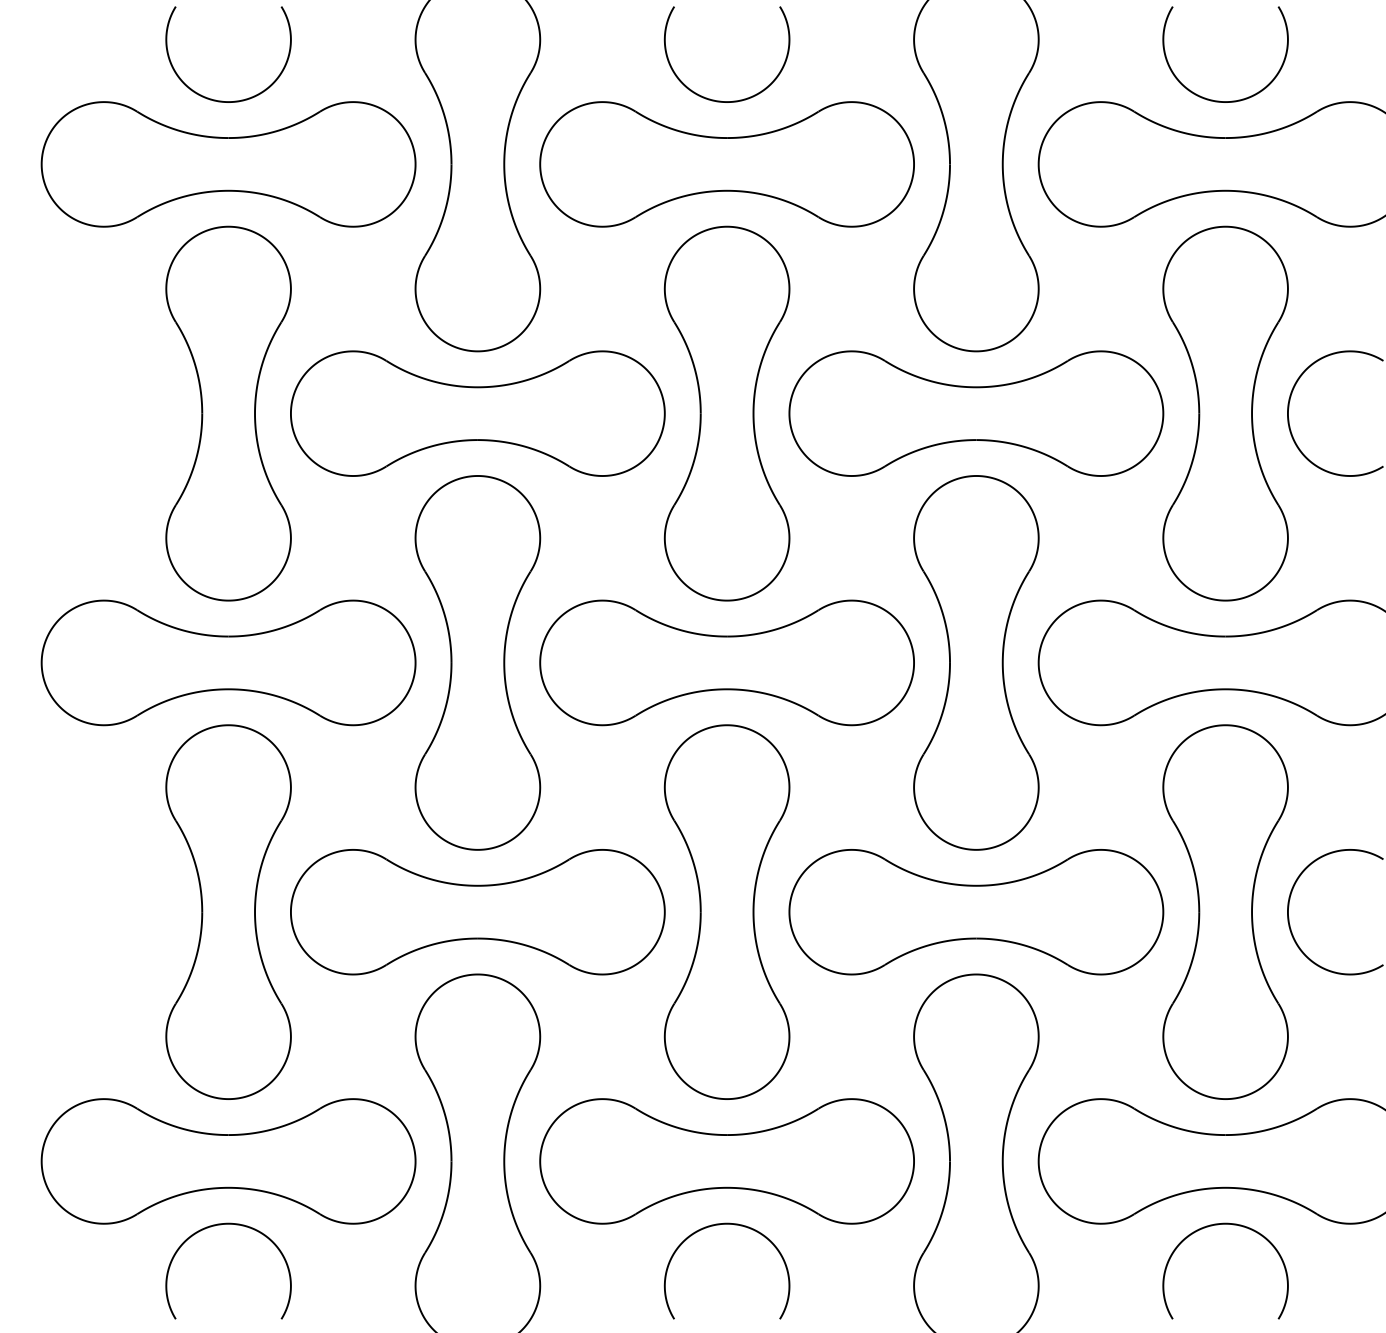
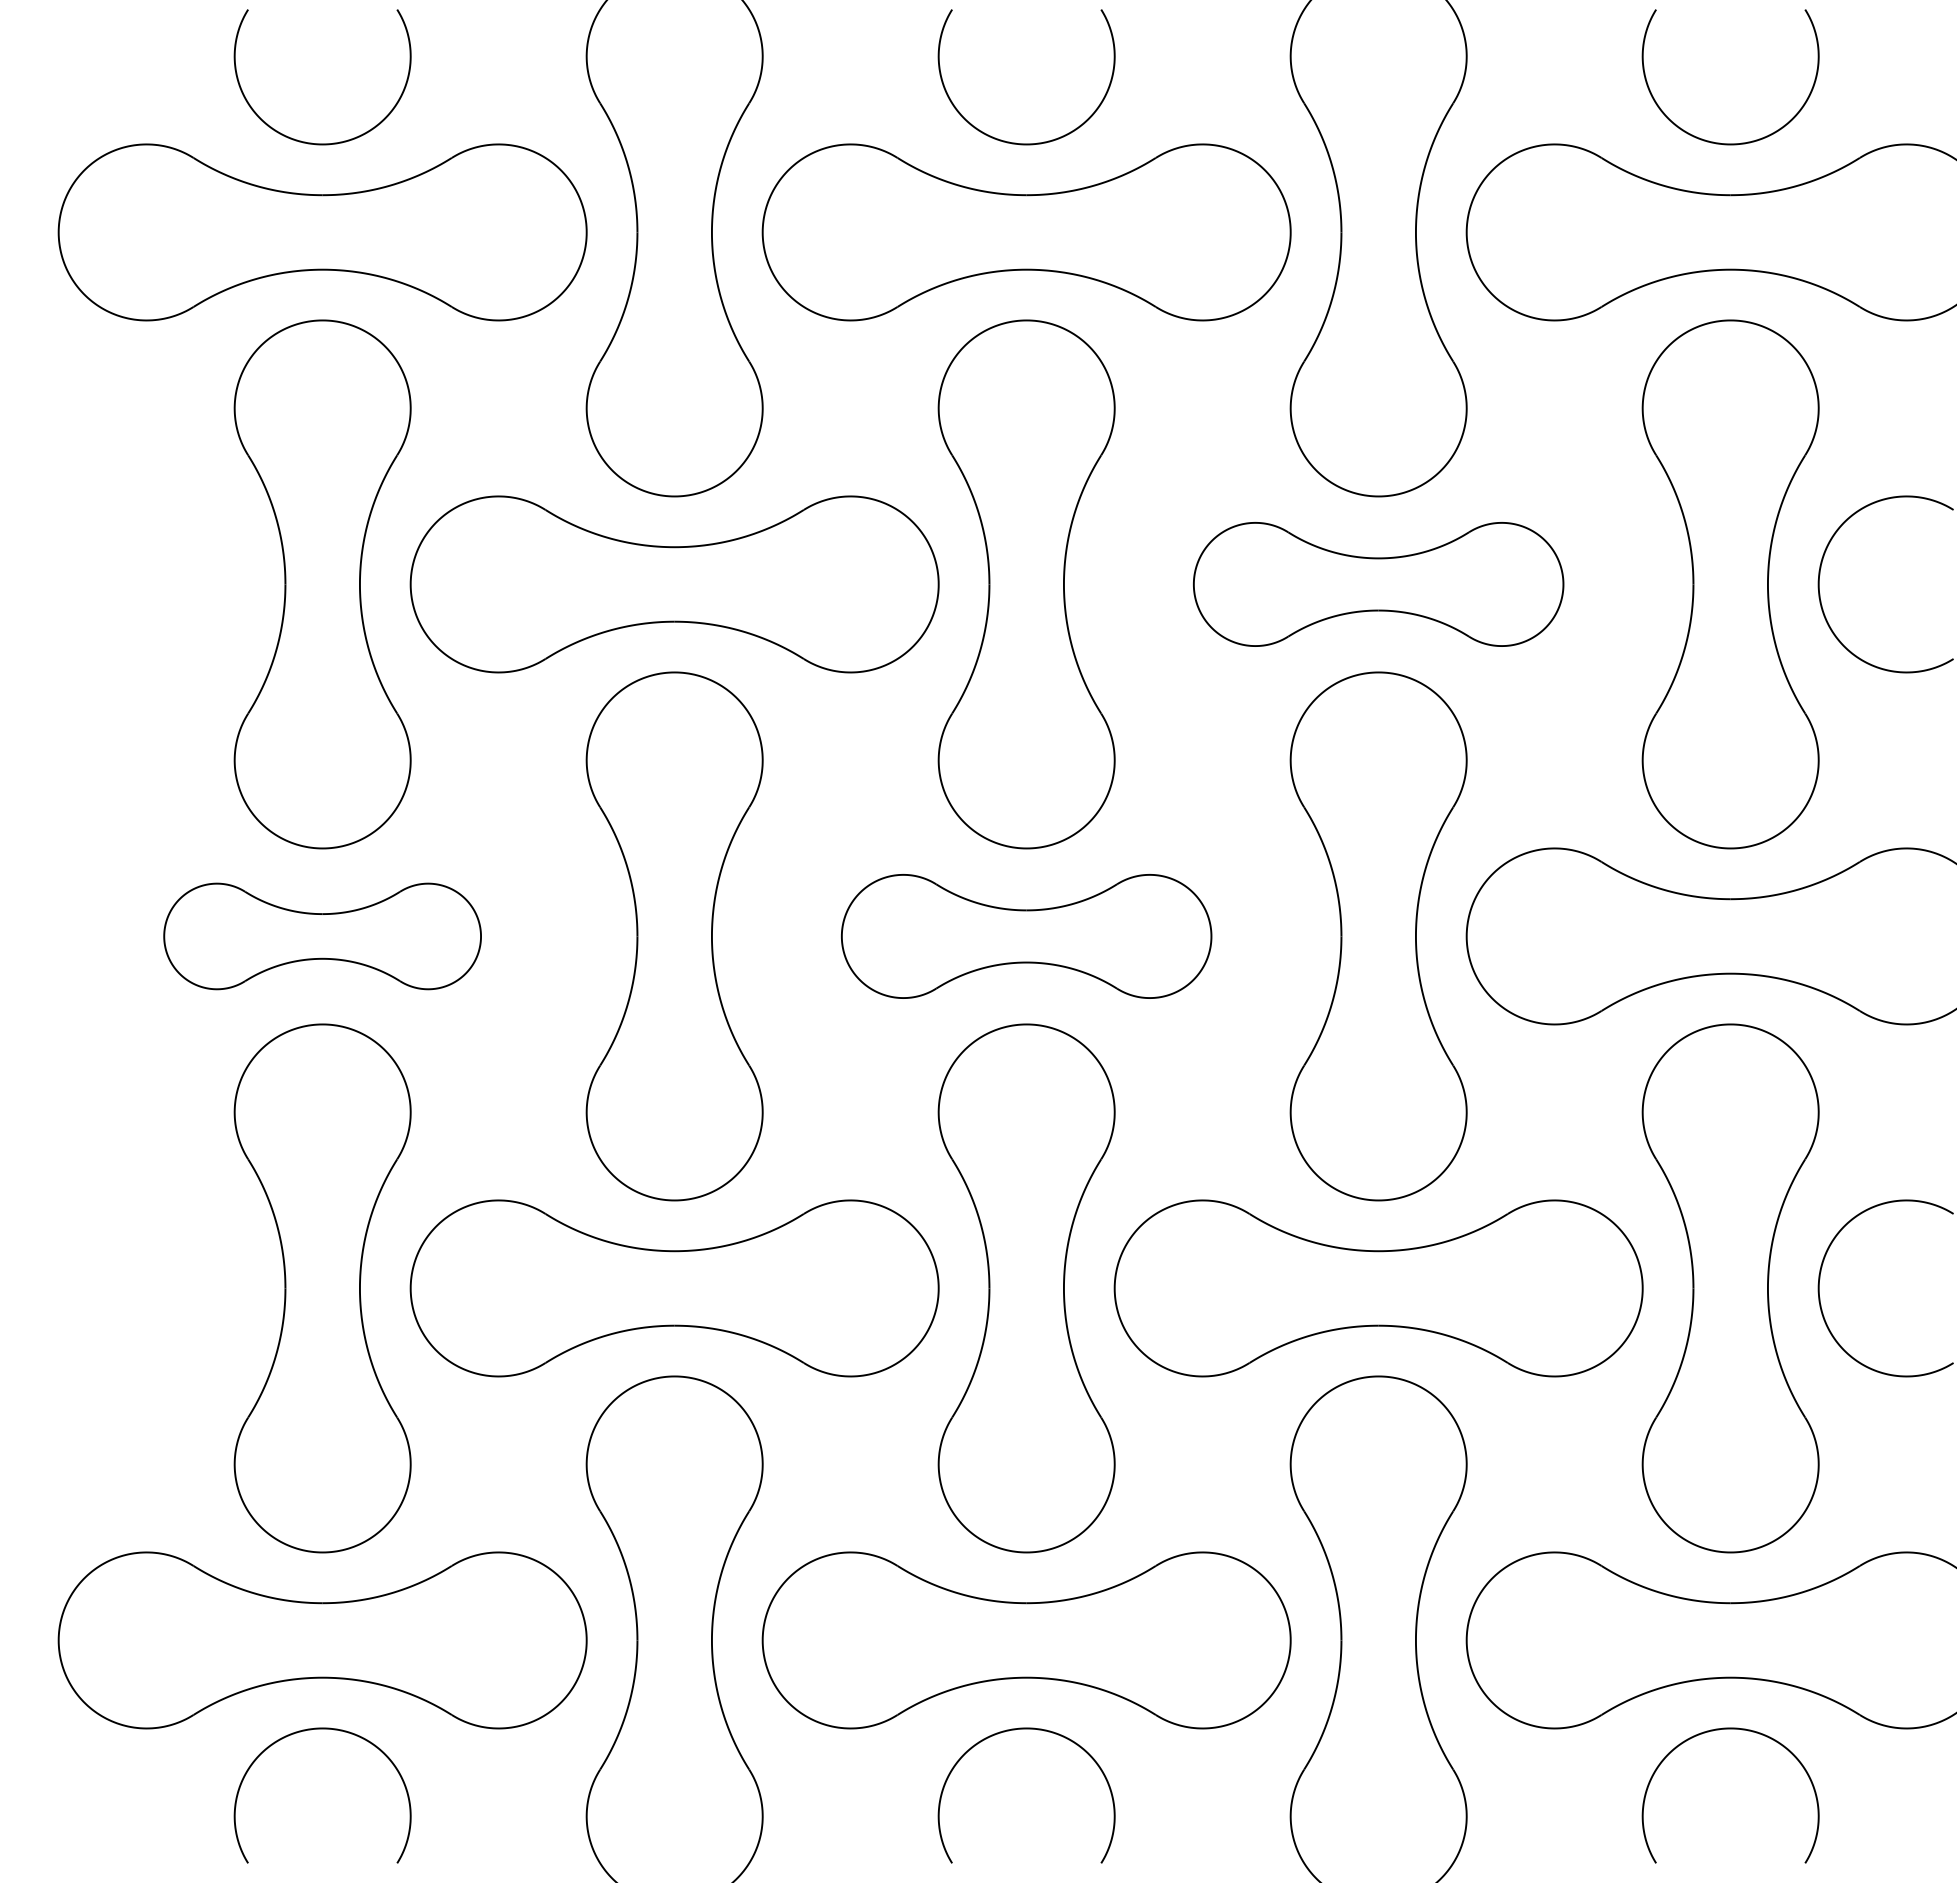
part: (976, 413) -> (1378, 584), size x0.7
part: (228, 662) -> (322, 936), size x0.6
part: (726, 662) -> (1026, 936), size x0.7

